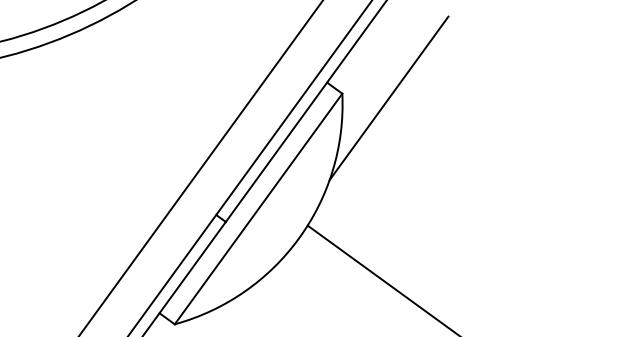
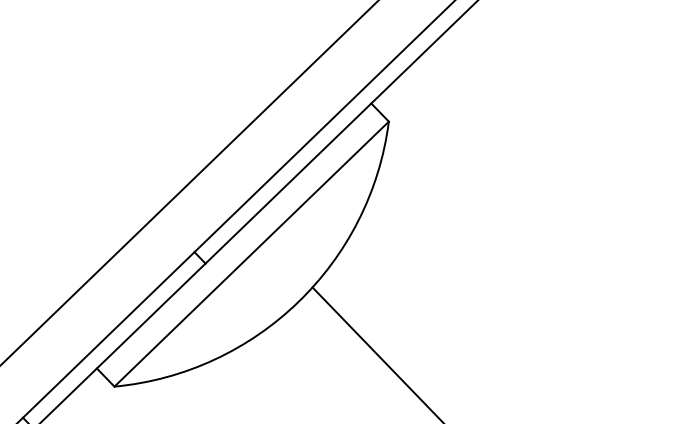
line: (388, 98) -> (448, 138), removed

